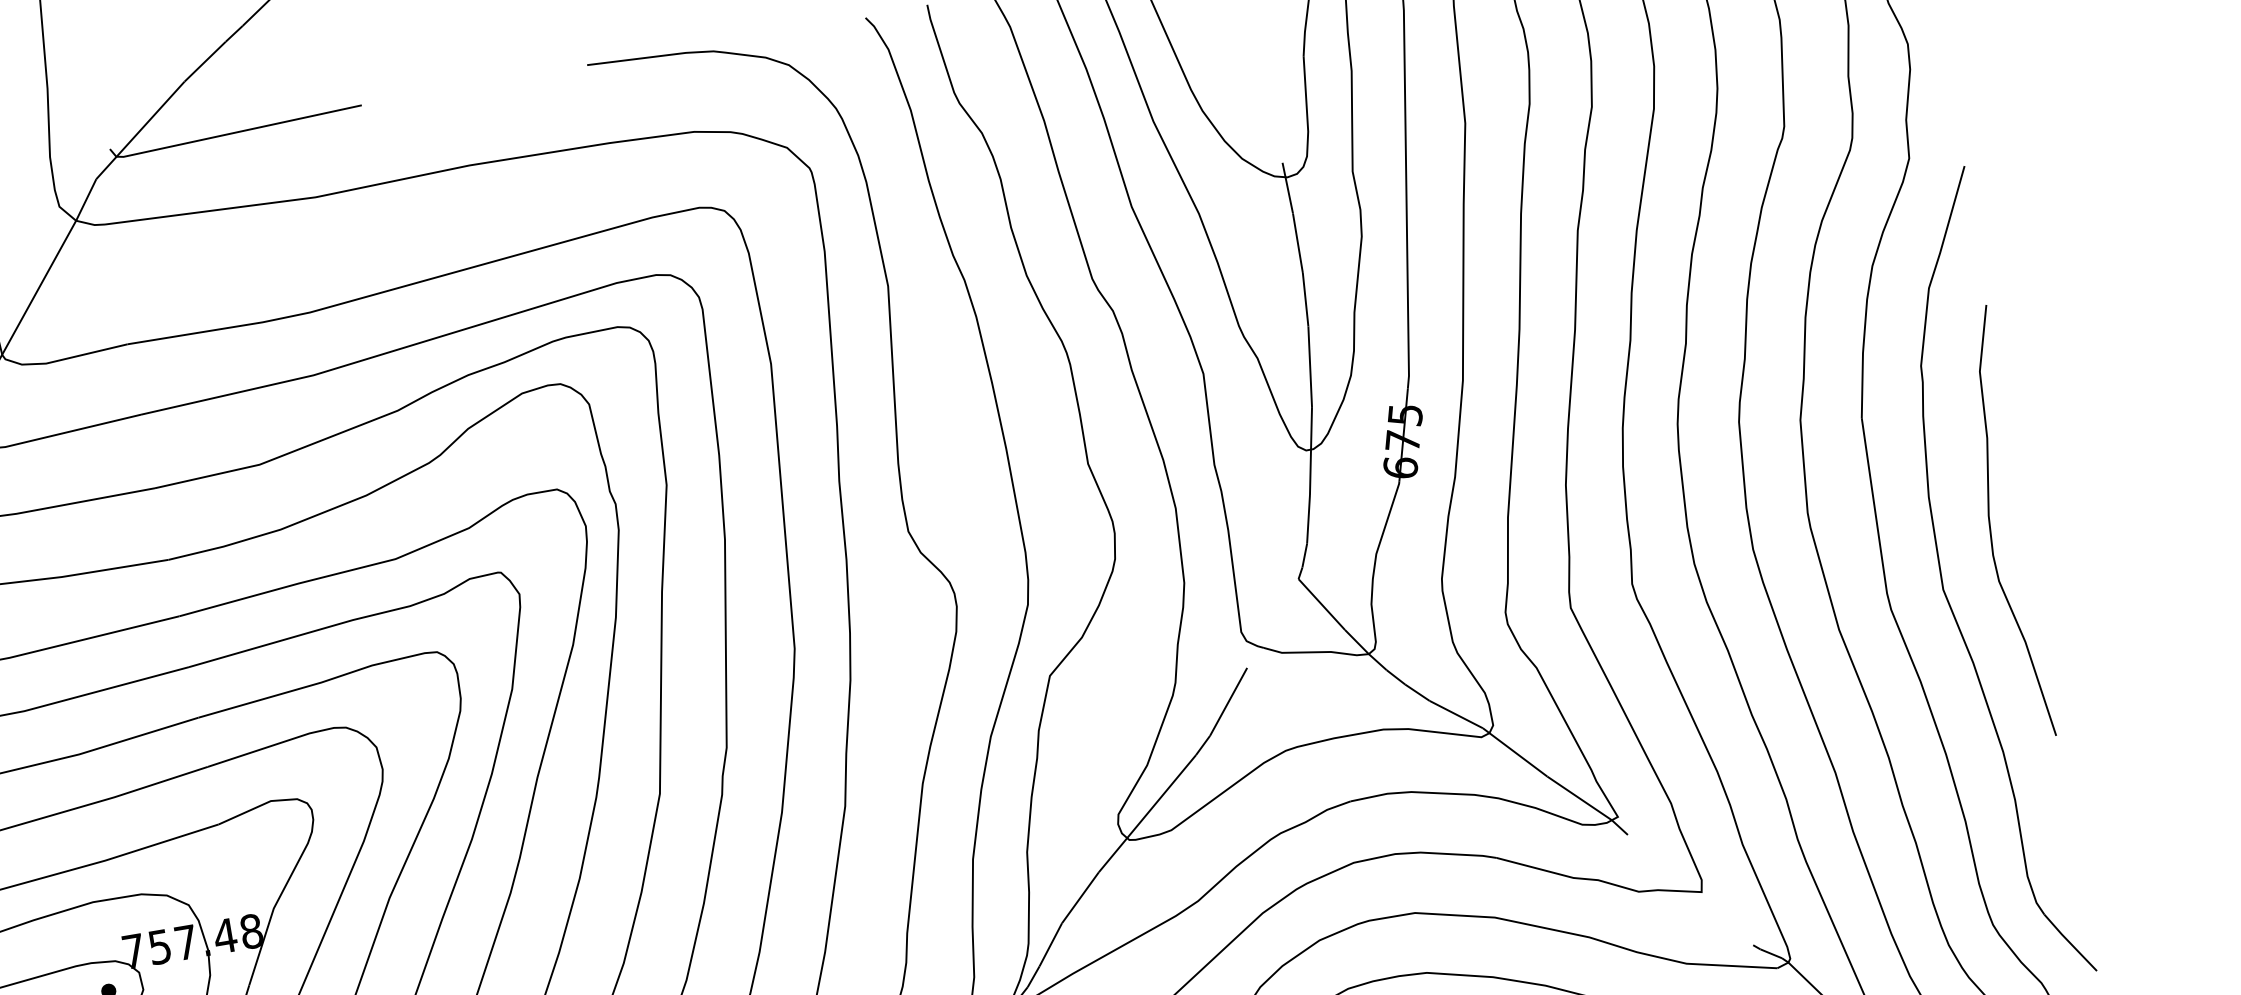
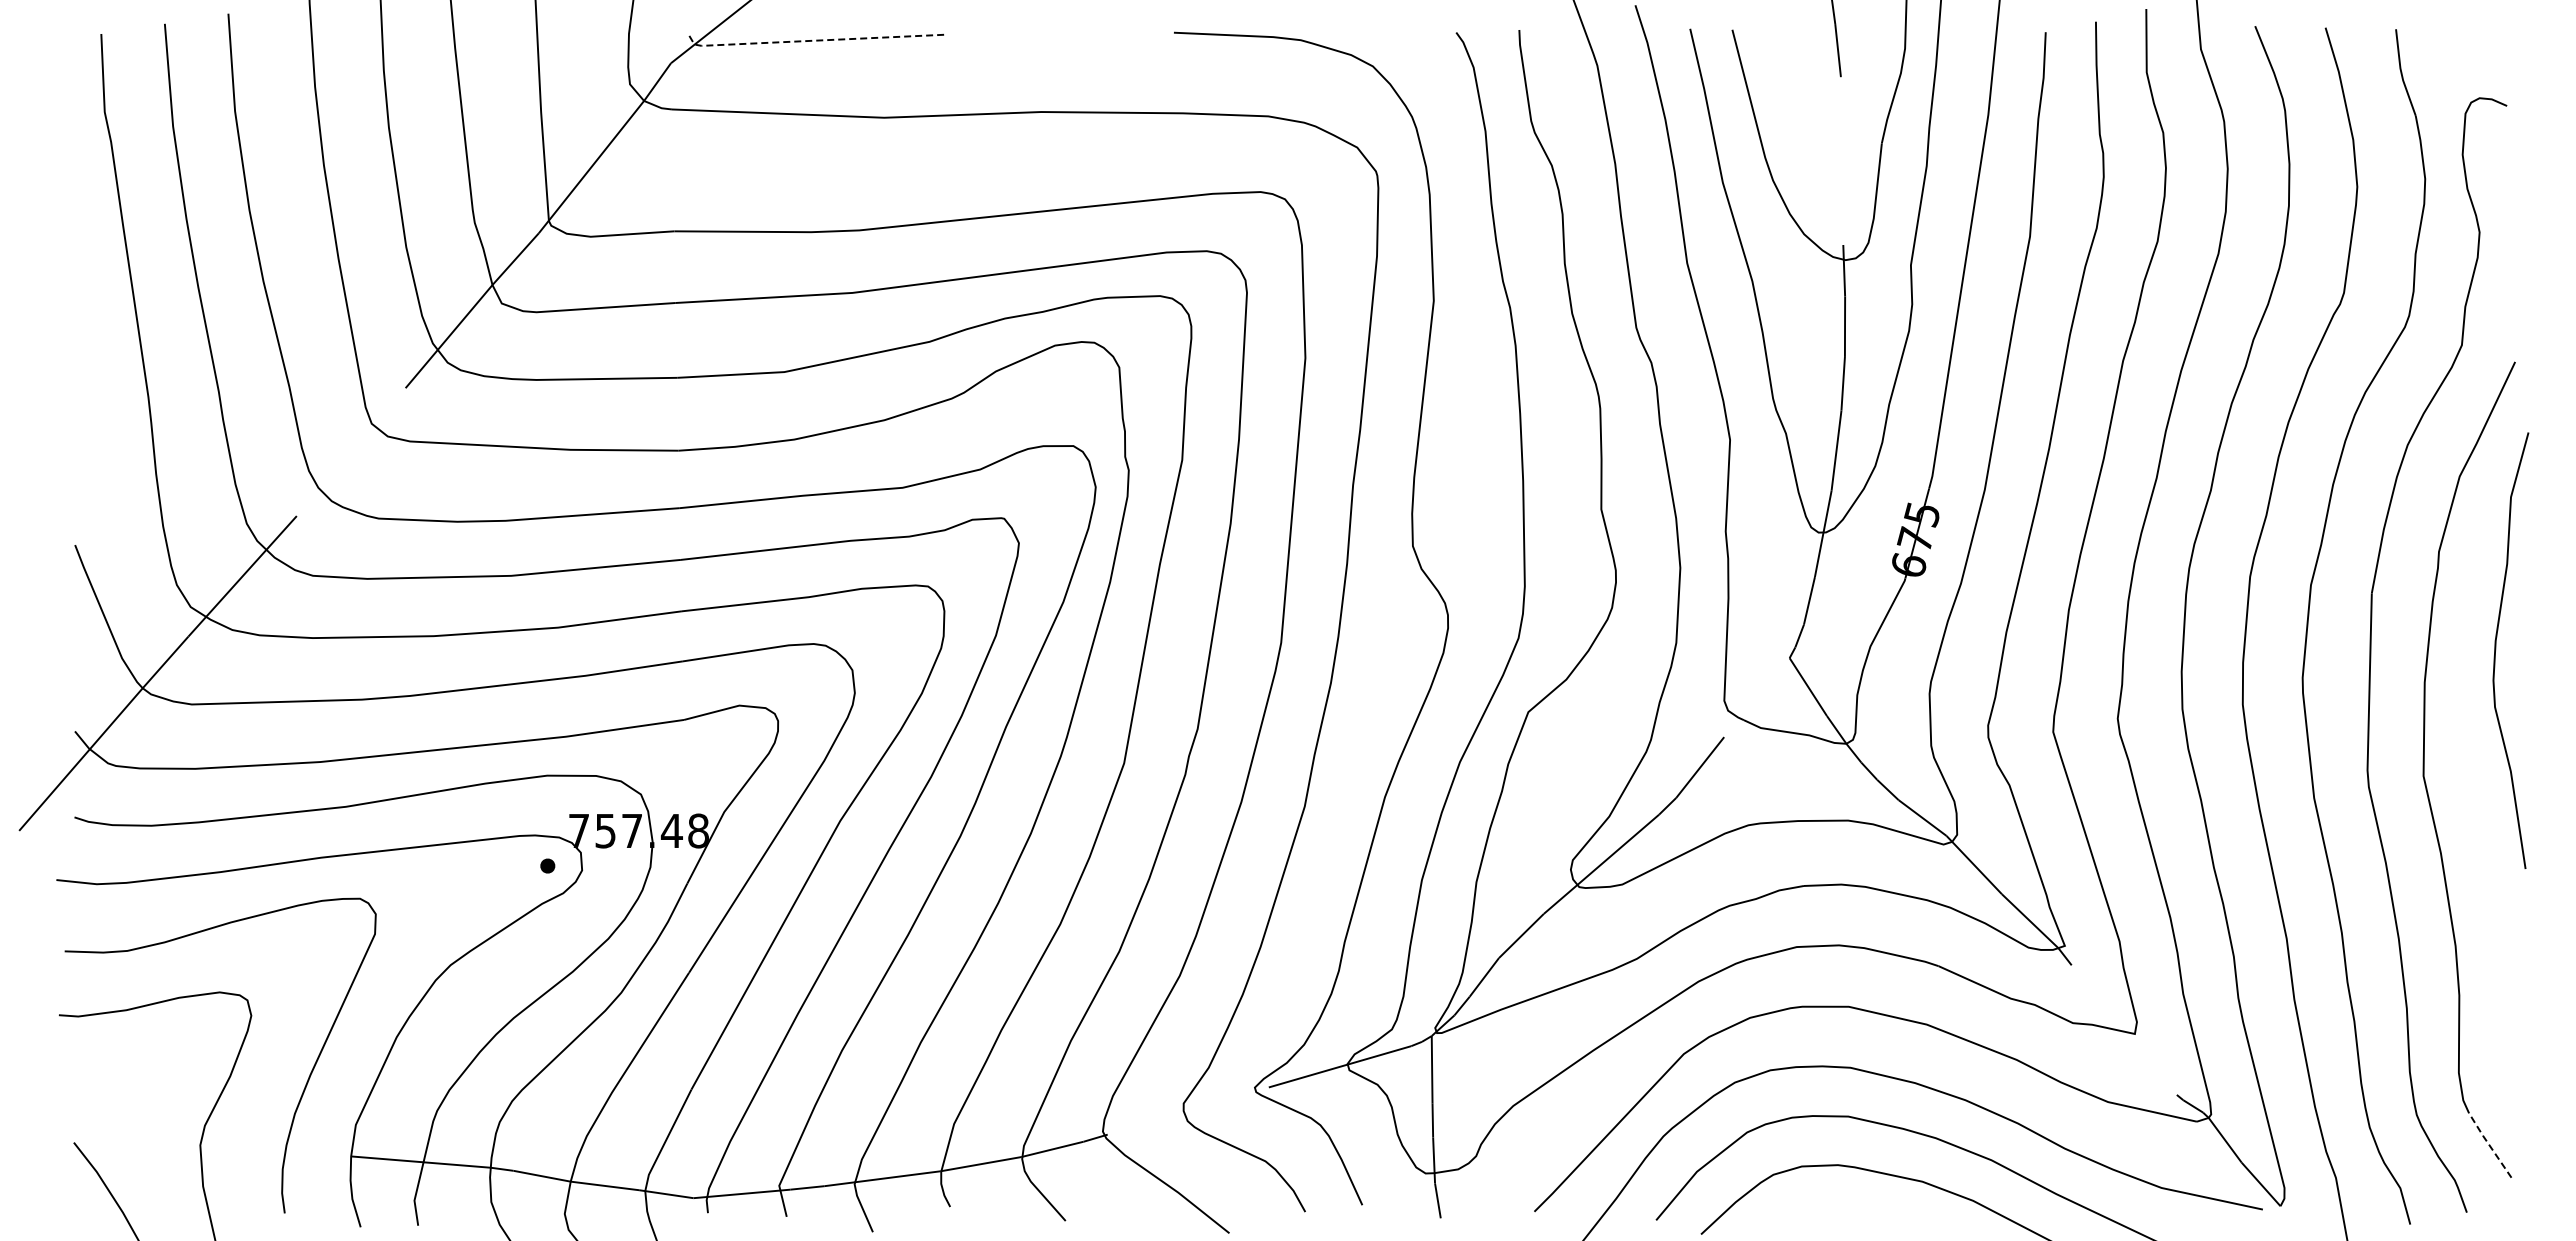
line: (233, 132) -> (813, 40), solid -> dashed
curve: (1991, 525) -> (2496, 650), moved
line: (2069, 941) -> (2489, 1144), solid -> dashed

